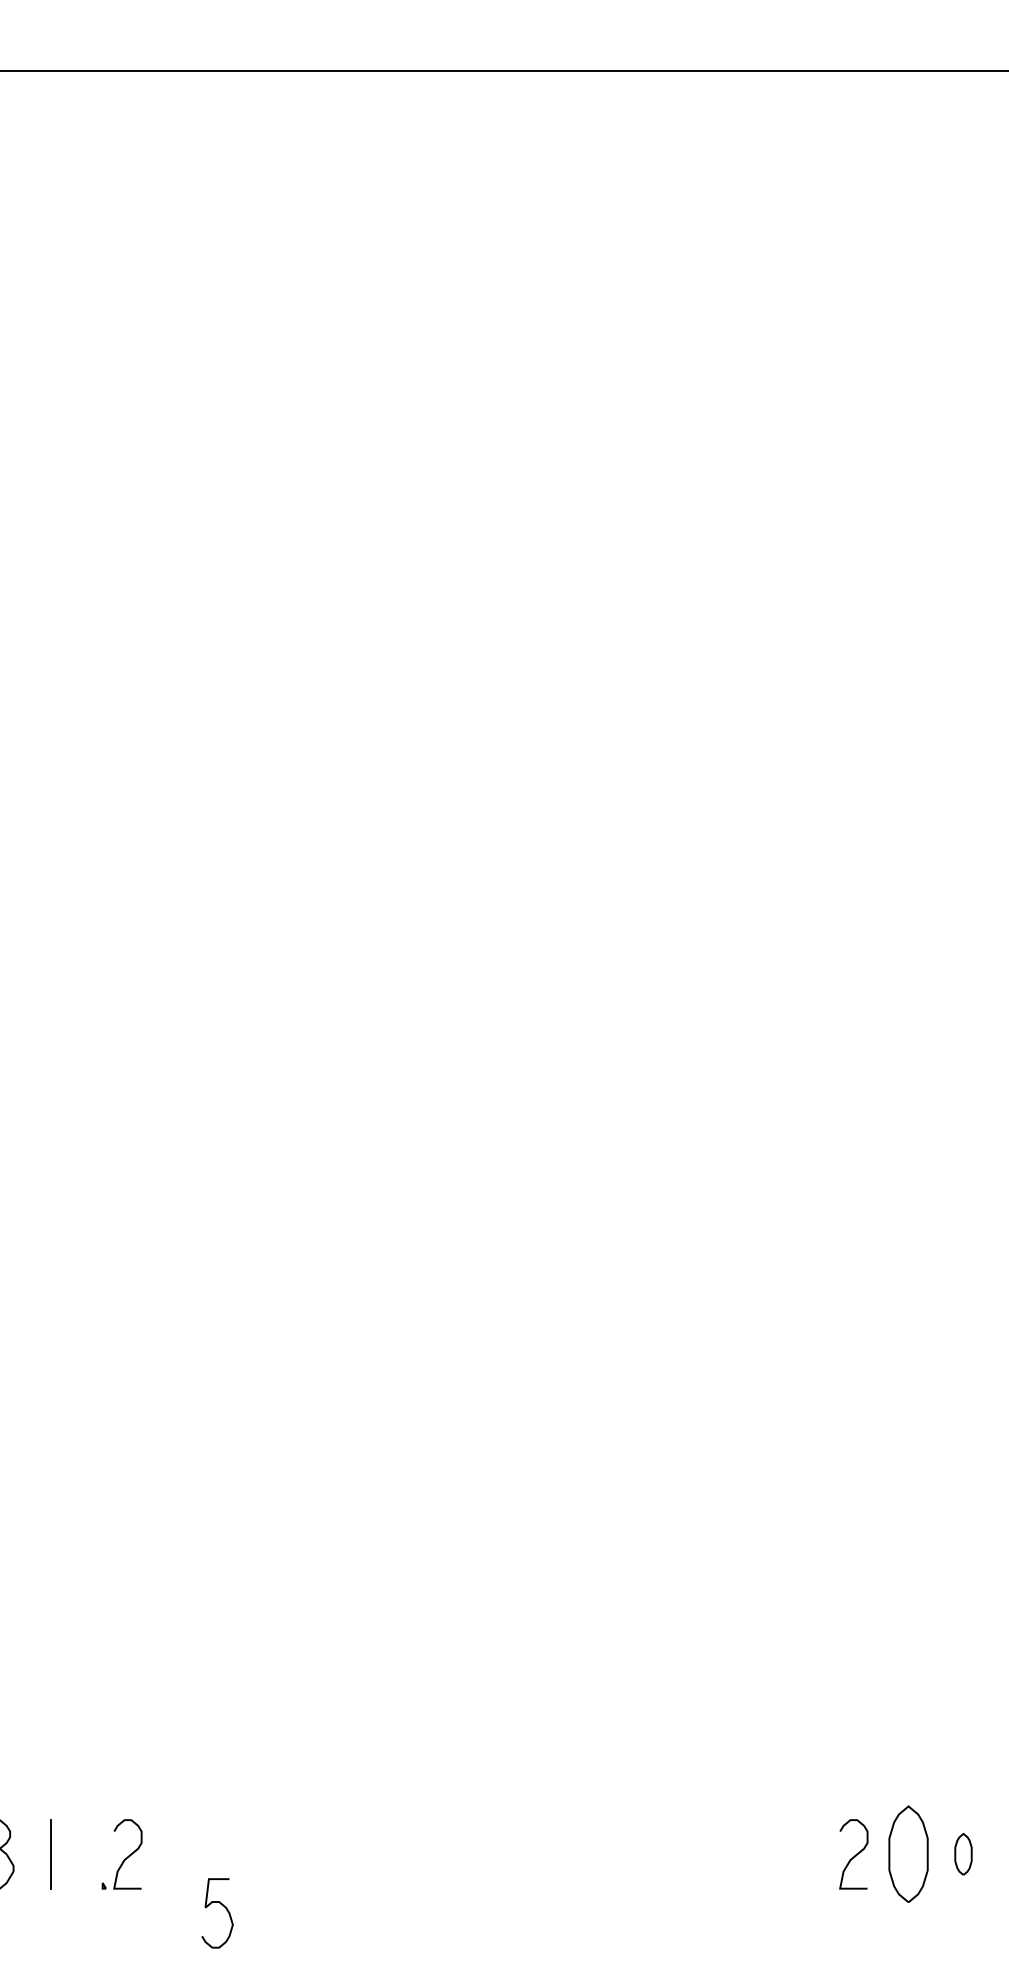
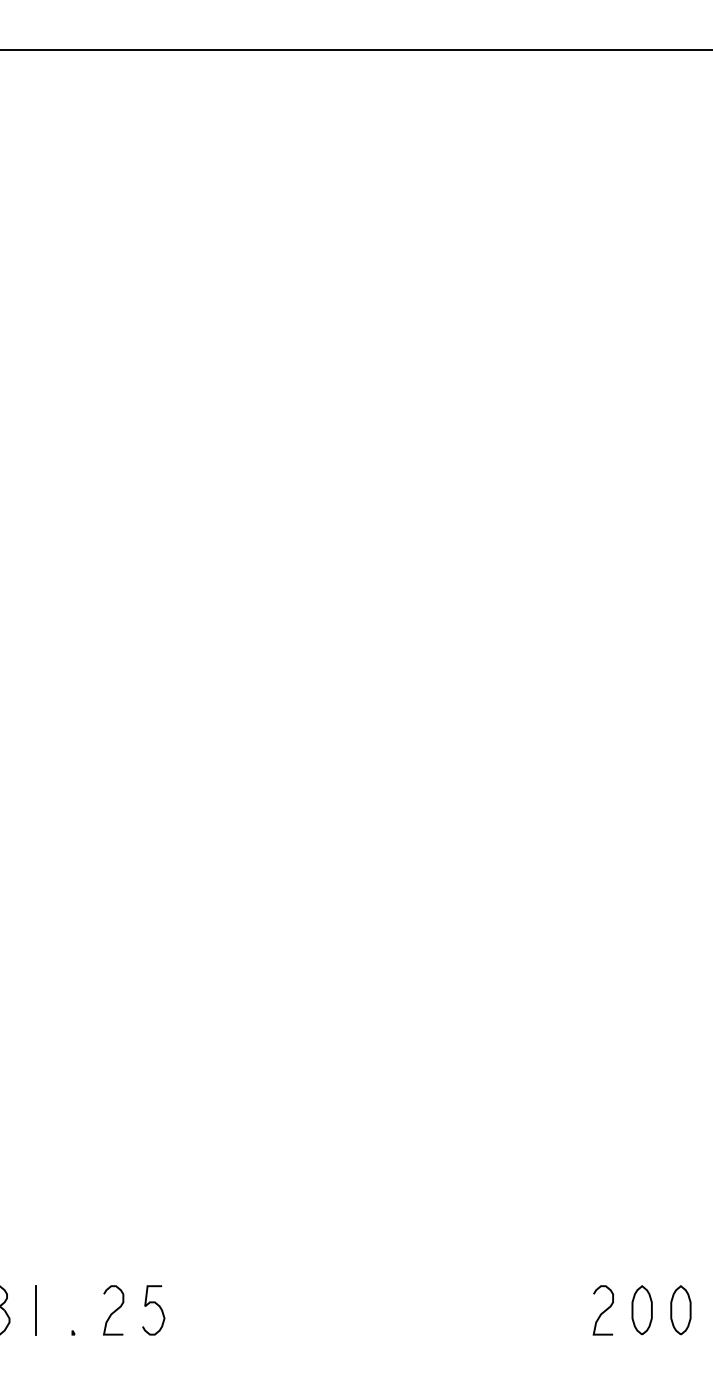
part: (908, 1854) -> (642, 1310), size x0.71
part: (963, 1854) -> (680, 1310), size x1.67
curve: (128, 1855) -> (114, 1311), moved
curve: (221, 1905) -> (156, 1304), moved

